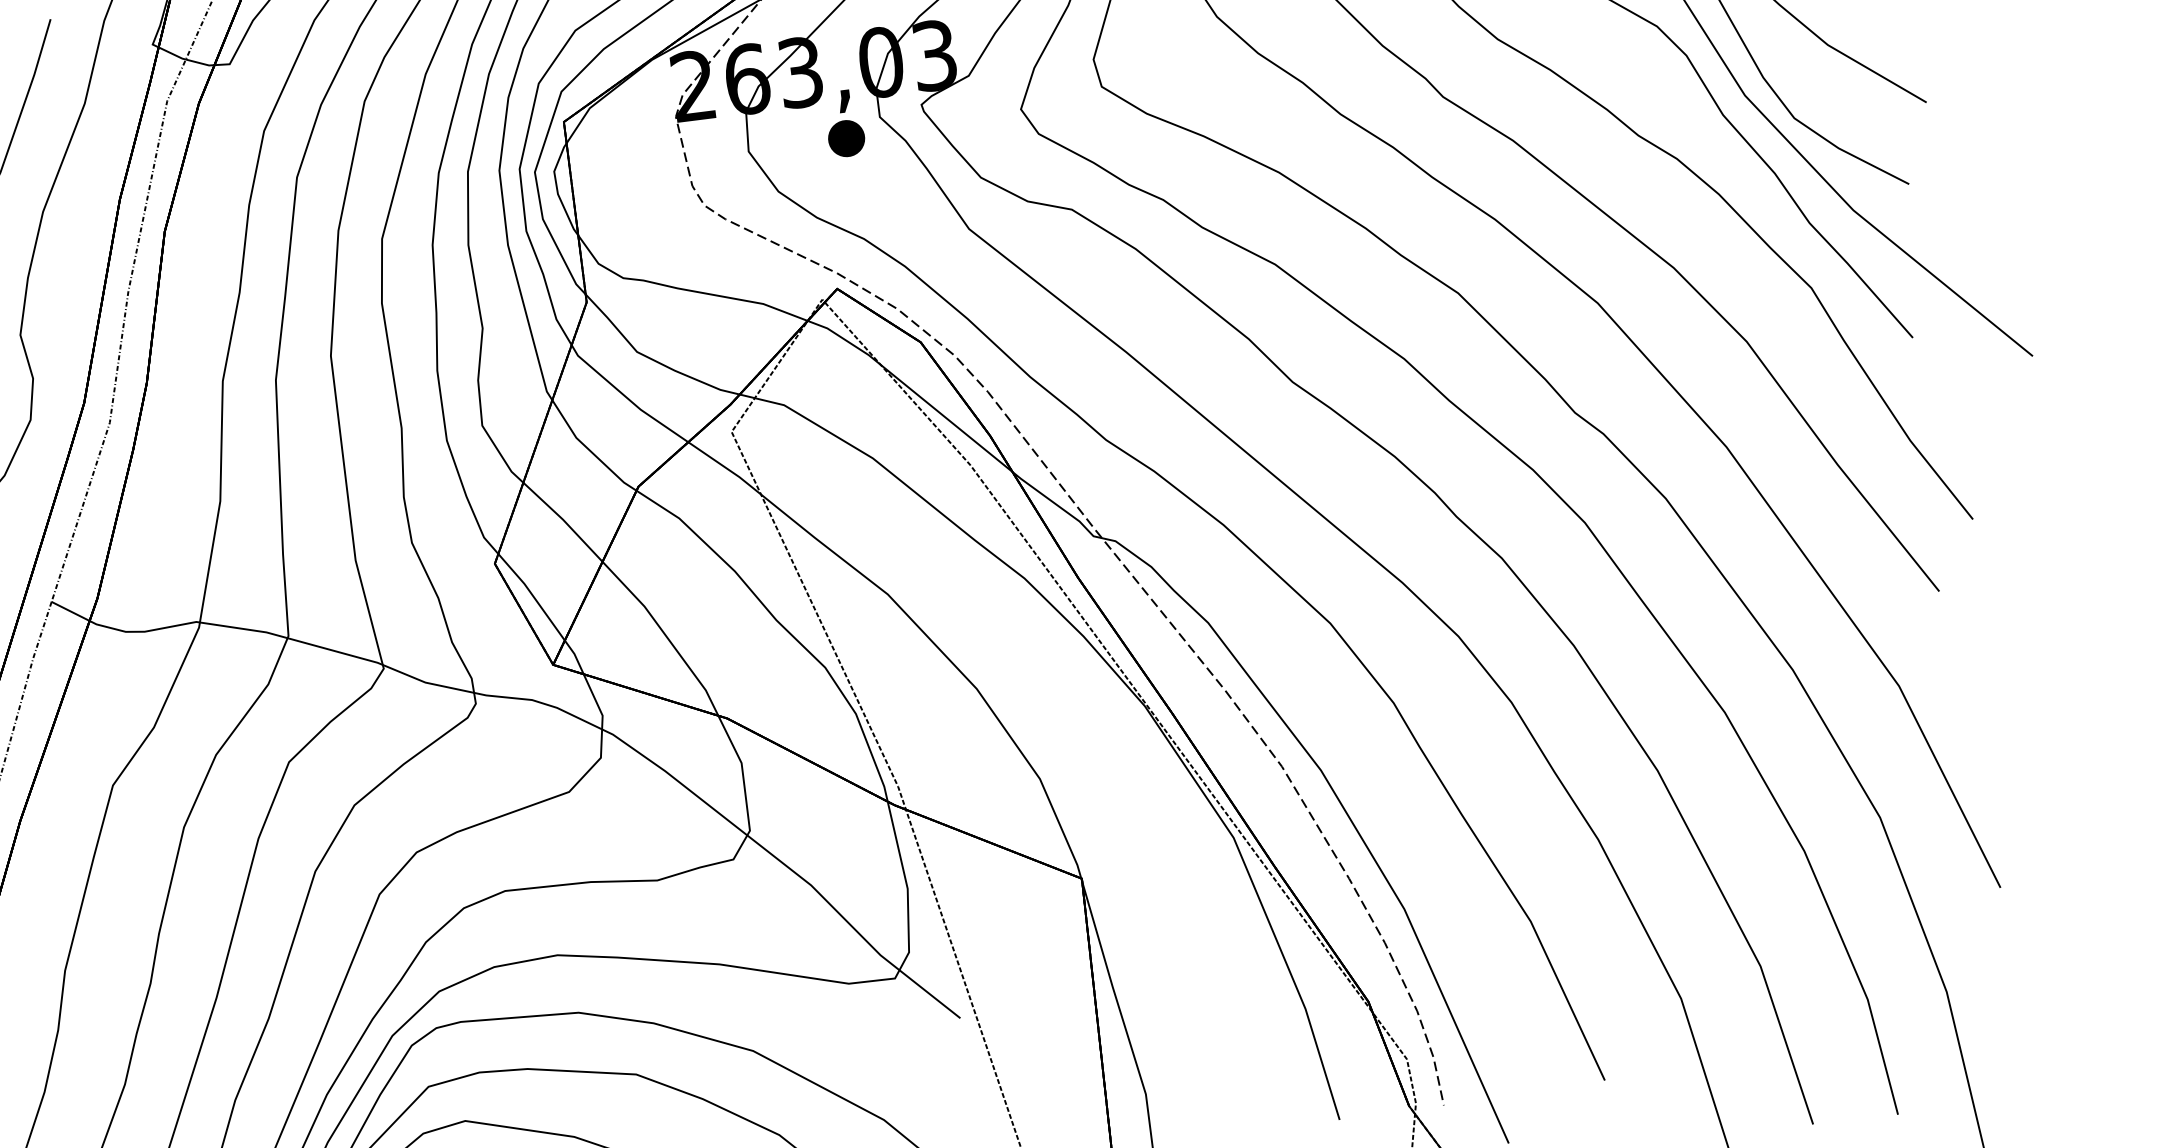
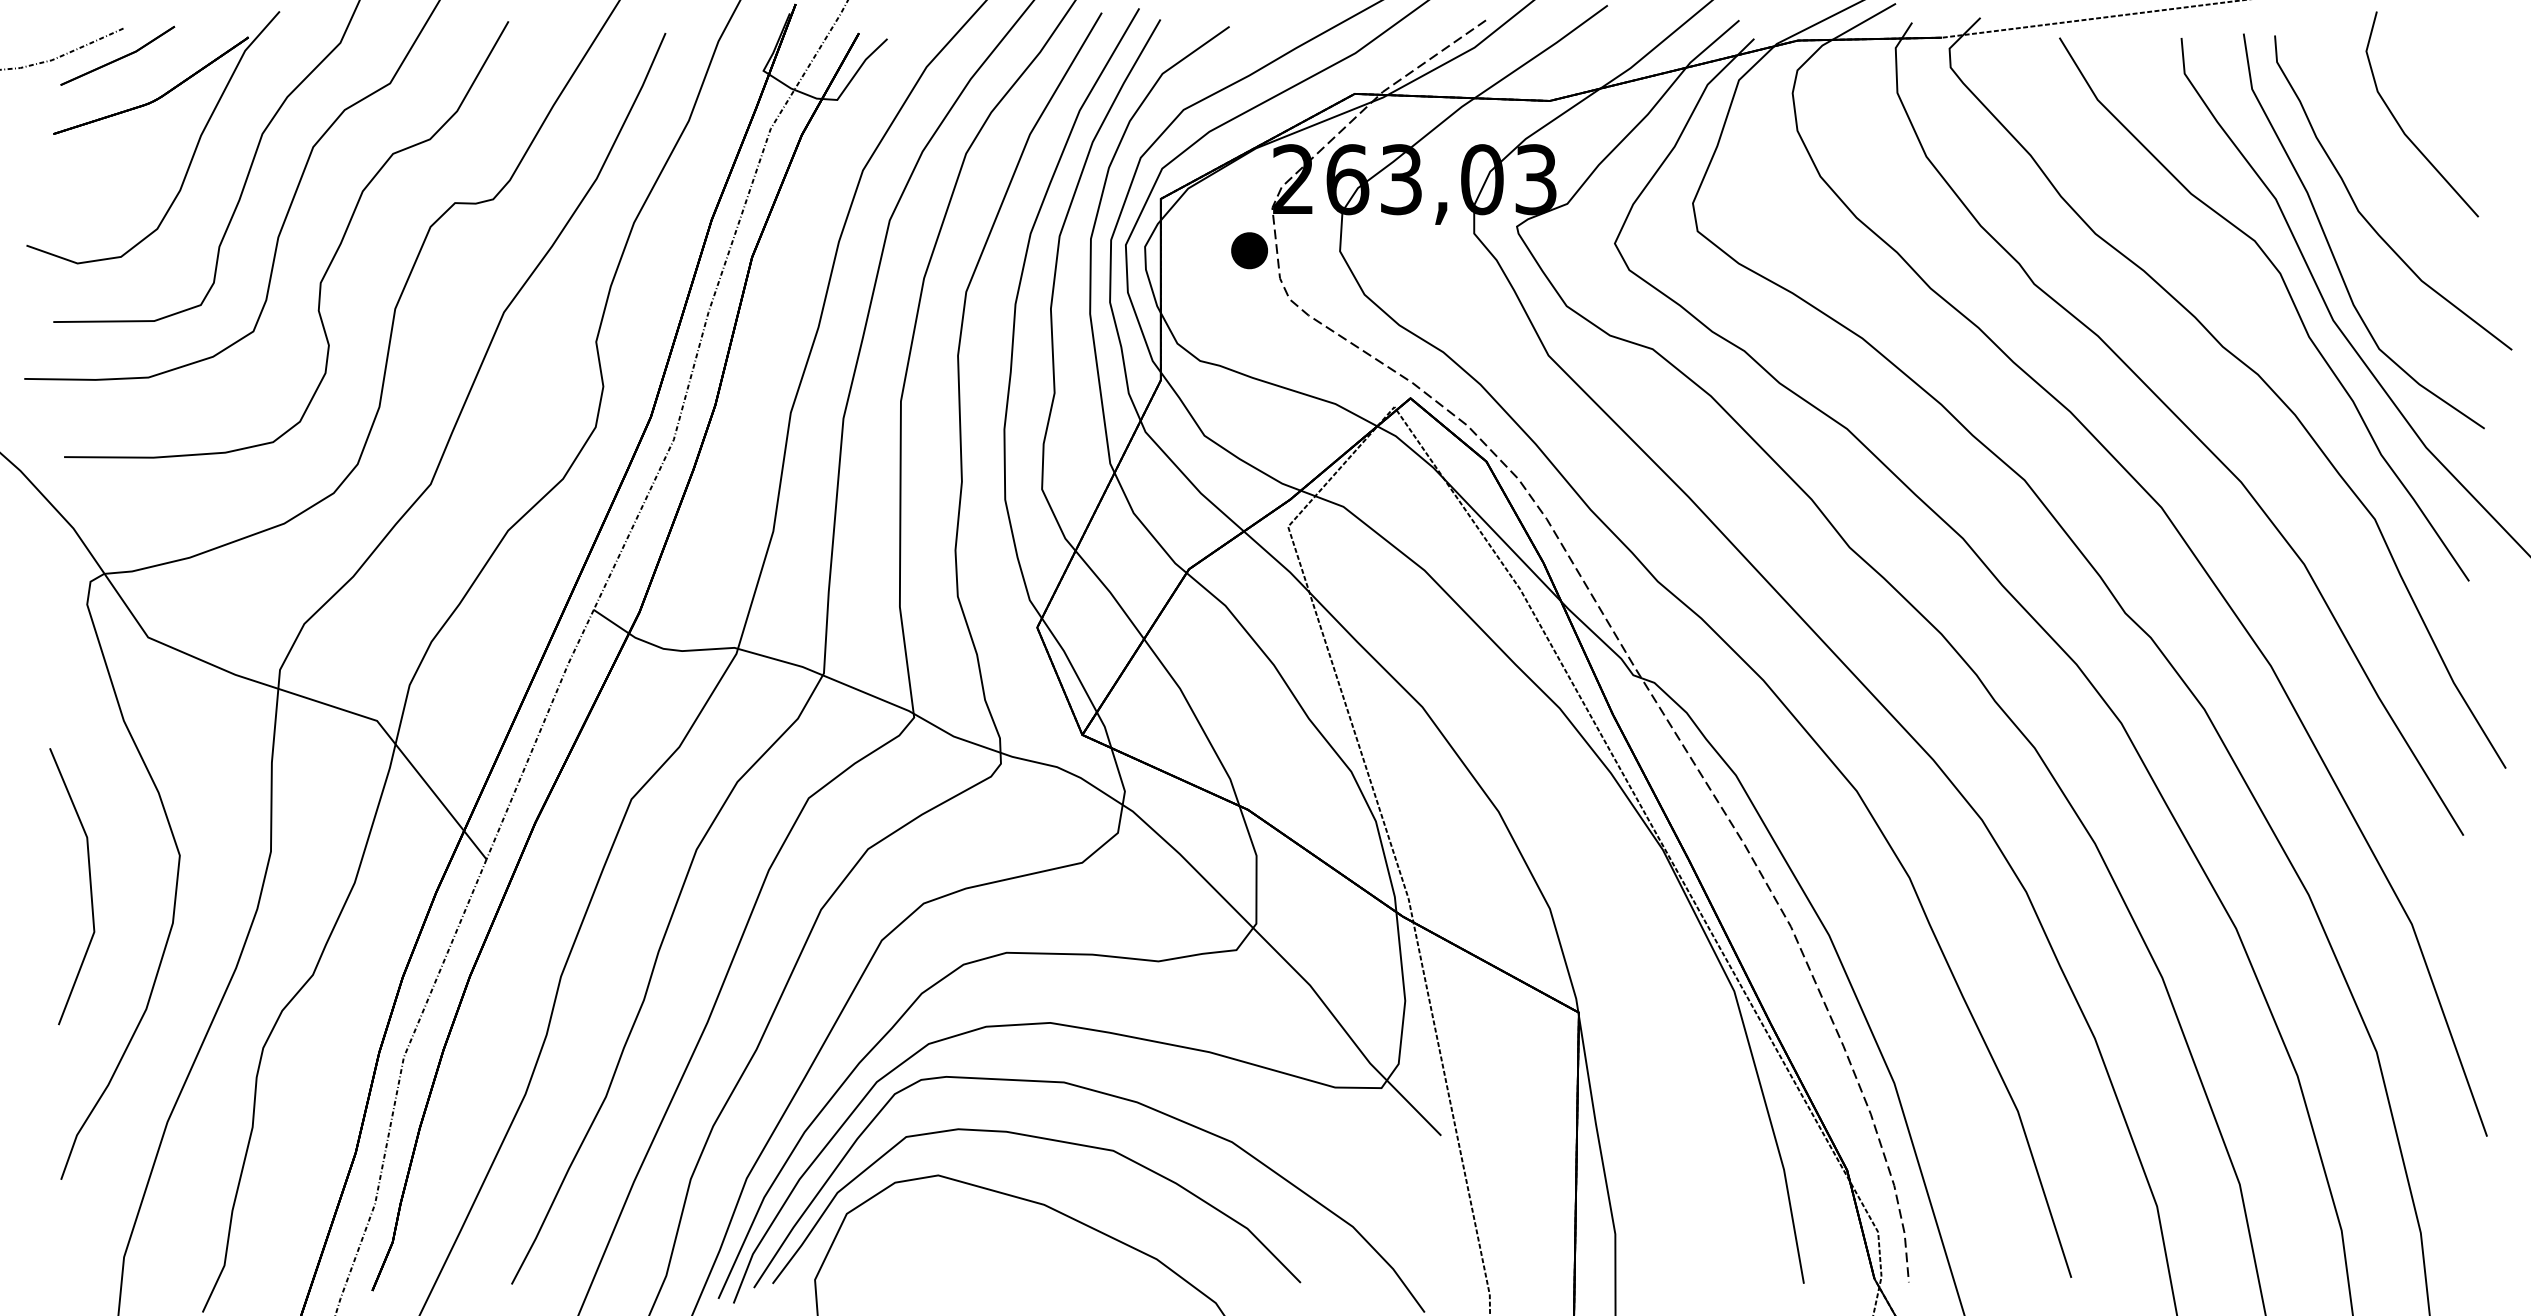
part: (846, 138) -> (1249, 250), moved

